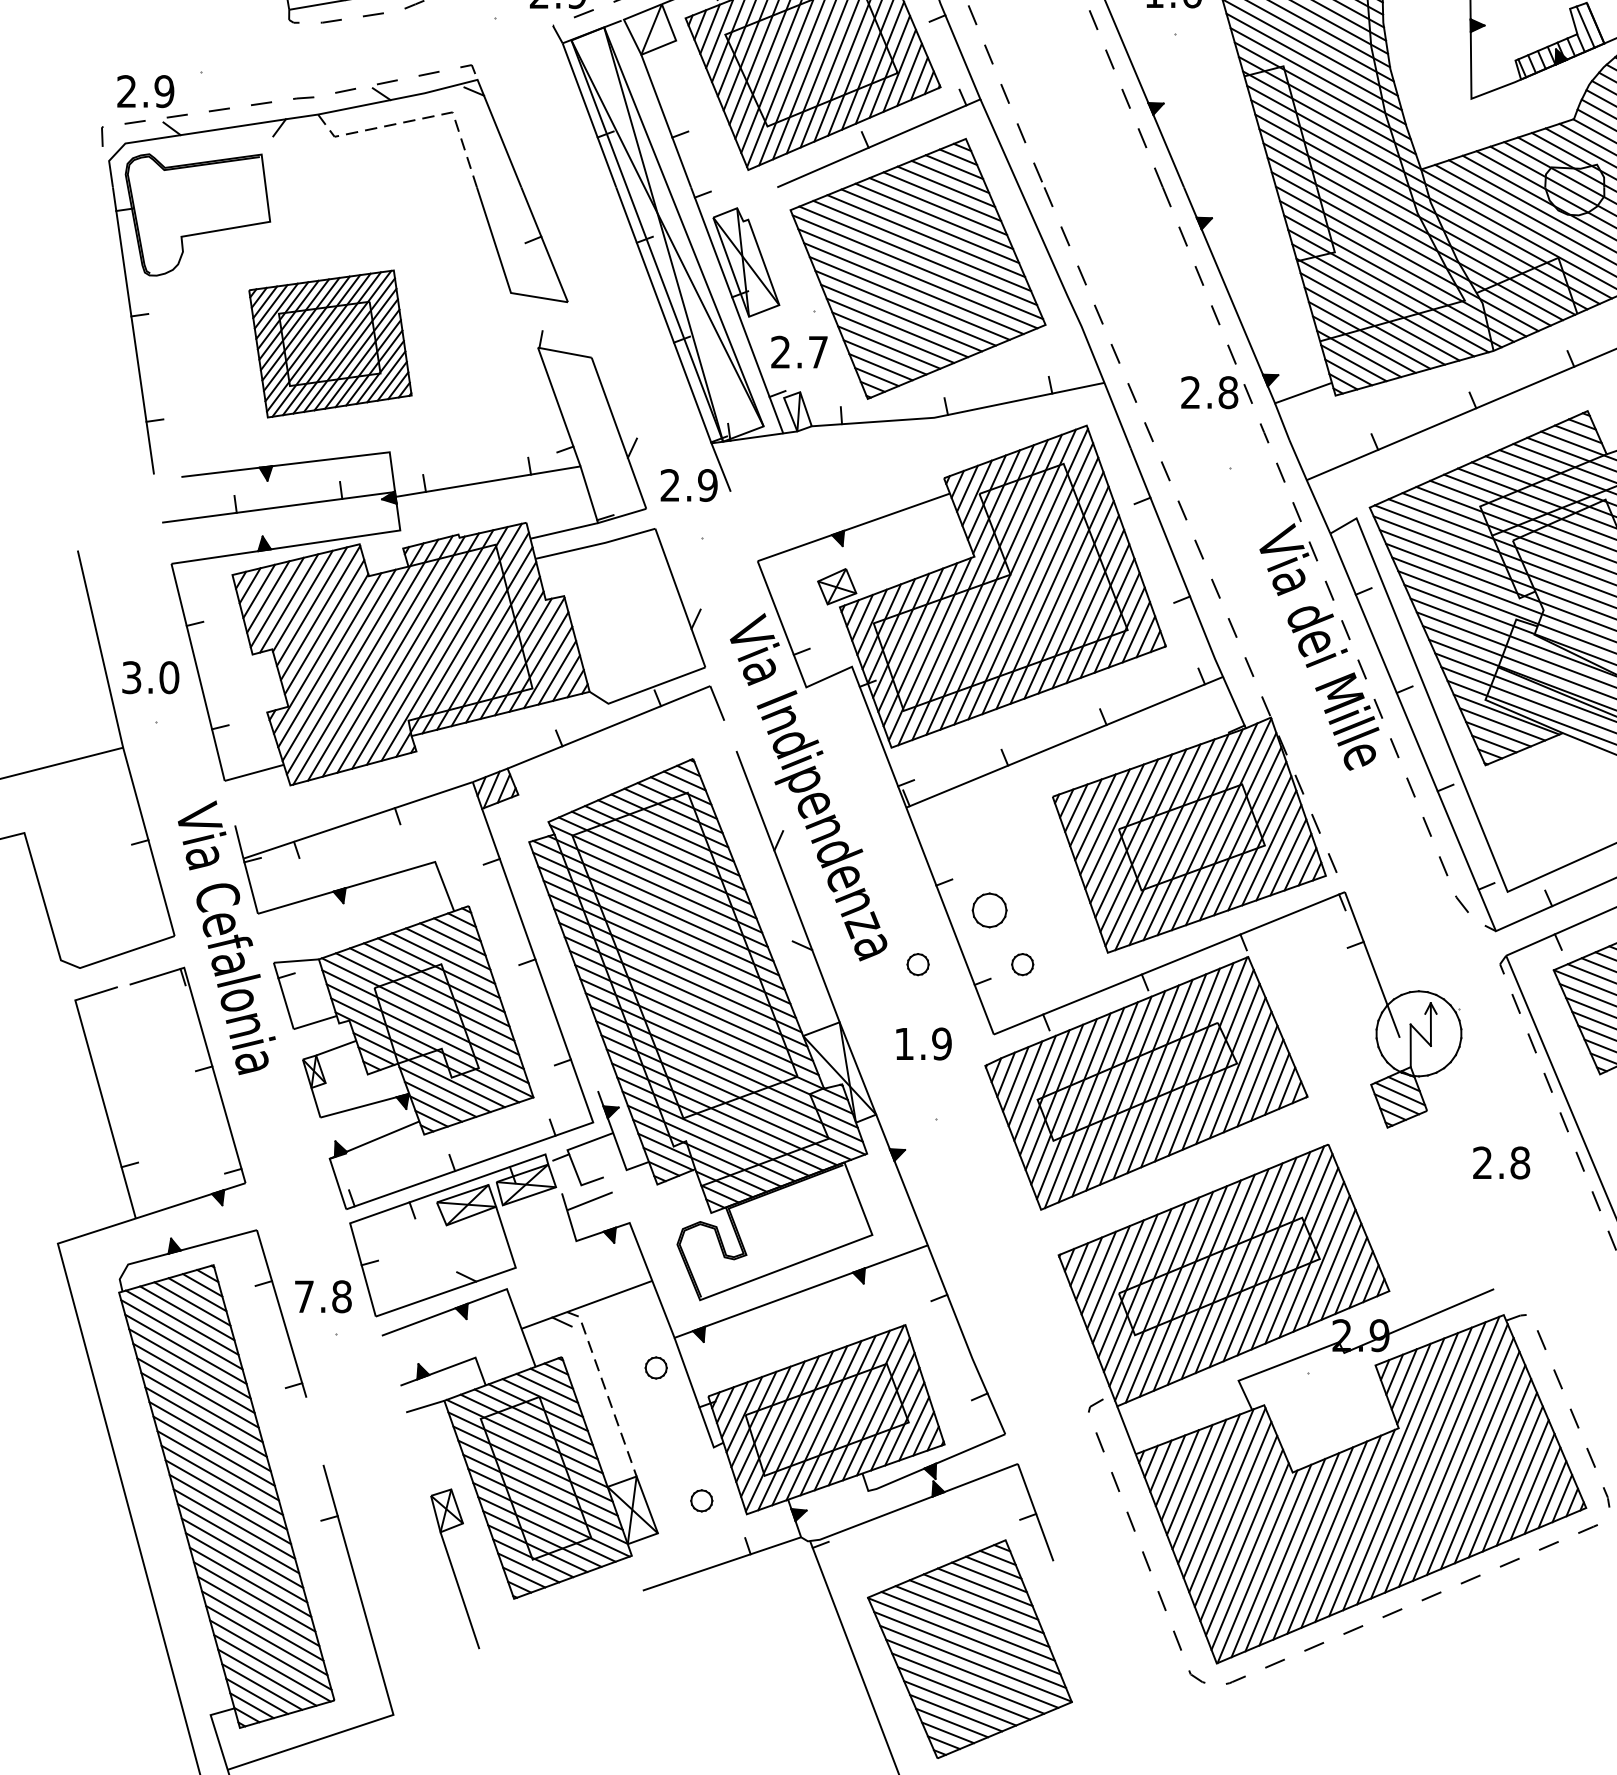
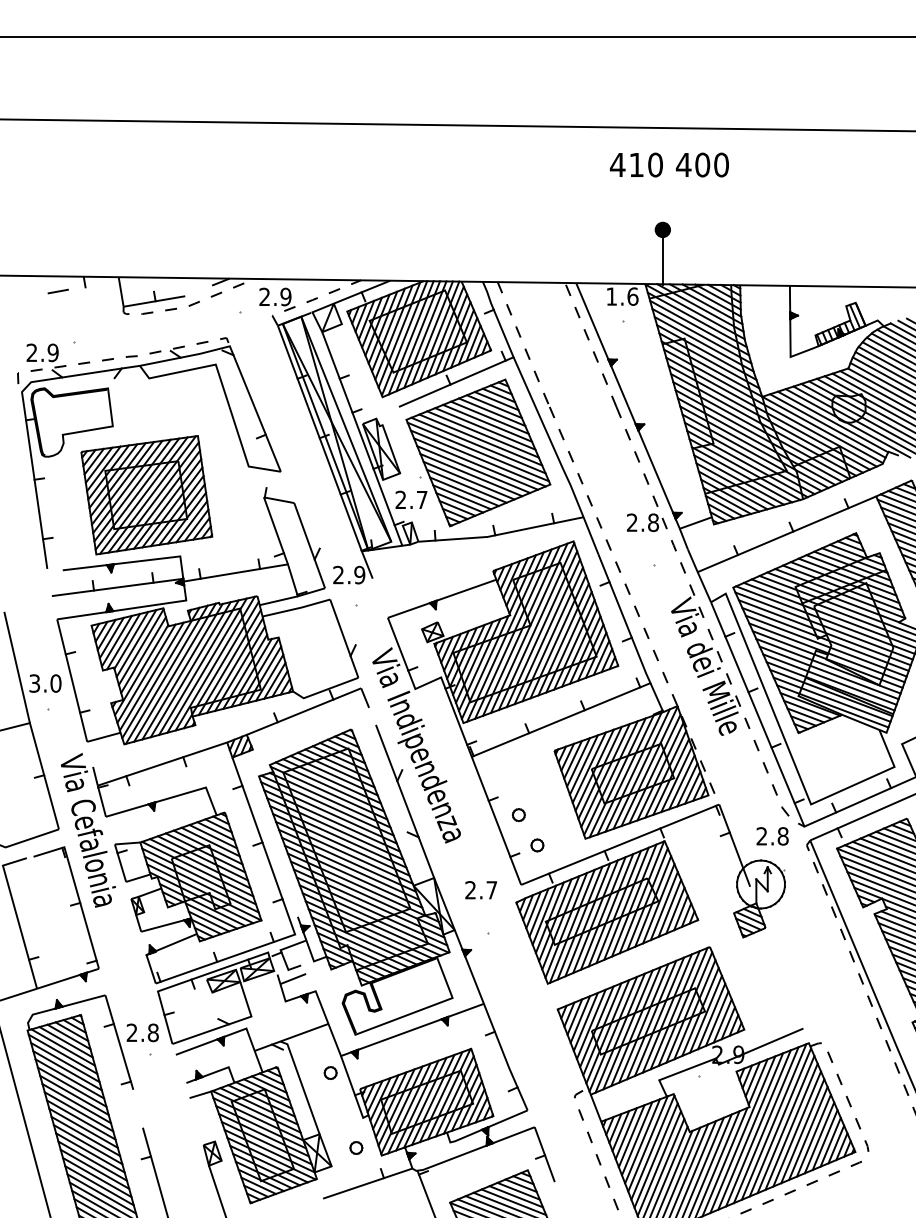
line: (418, 119) -> (196, 368), dashed -> solid
part: (329, 344) -> (146, 495), size x1.43
part: (989, 911) -> (518, 815), size x0.62
part: (918, 964) -> (478, 845), removed
text: (923, 1044) -> (481, 890), 1.9 -> 2.7
text: (1501, 1163) -> (772, 836), moved
text: (303, 1296) -> (131, 1032), 7.8 -> 2.8
line: (606, 1390) -> (302, 1085), dashed -> solid

